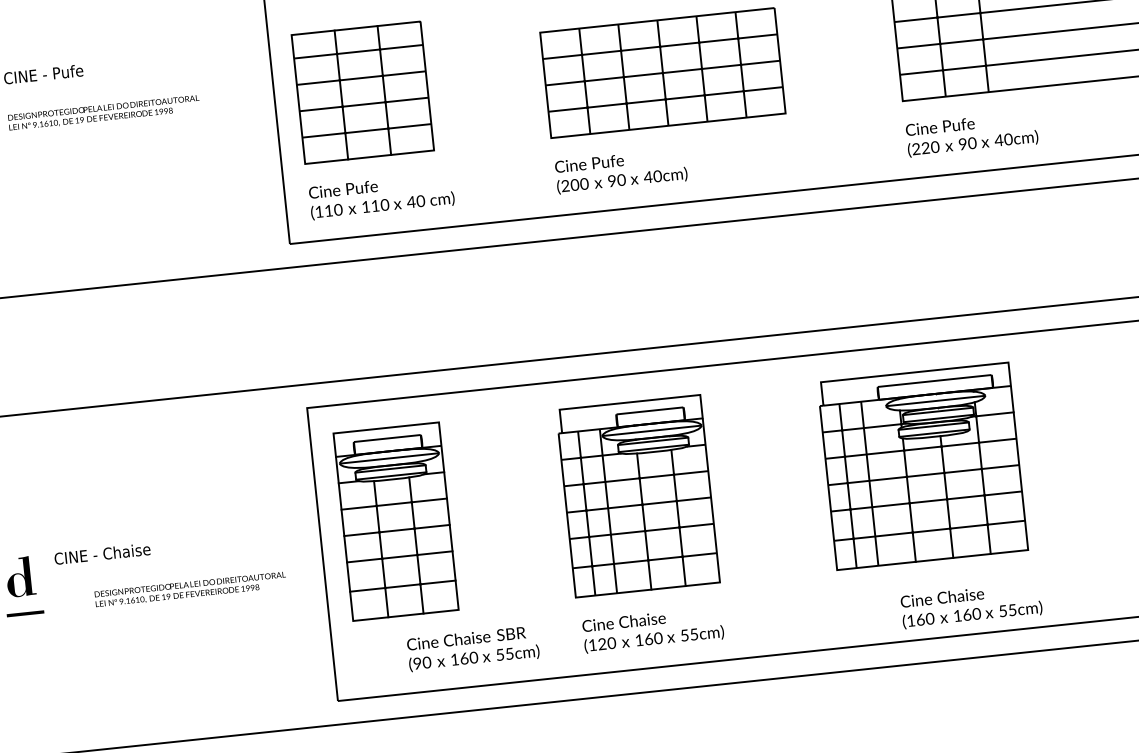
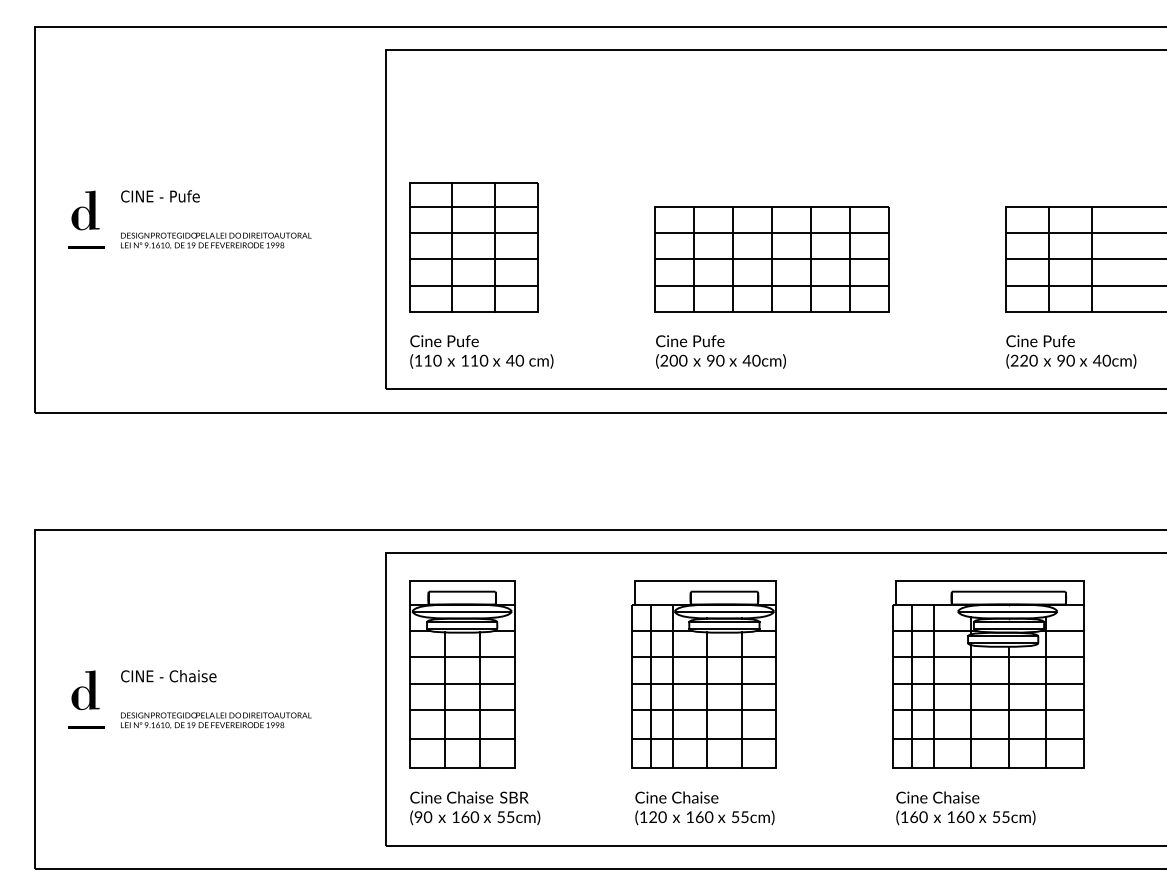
text: (190, 589) -> (216, 720), moved
text: (971, 605) -> (965, 808), moved
text: (473, 648) -> (475, 808), moved

